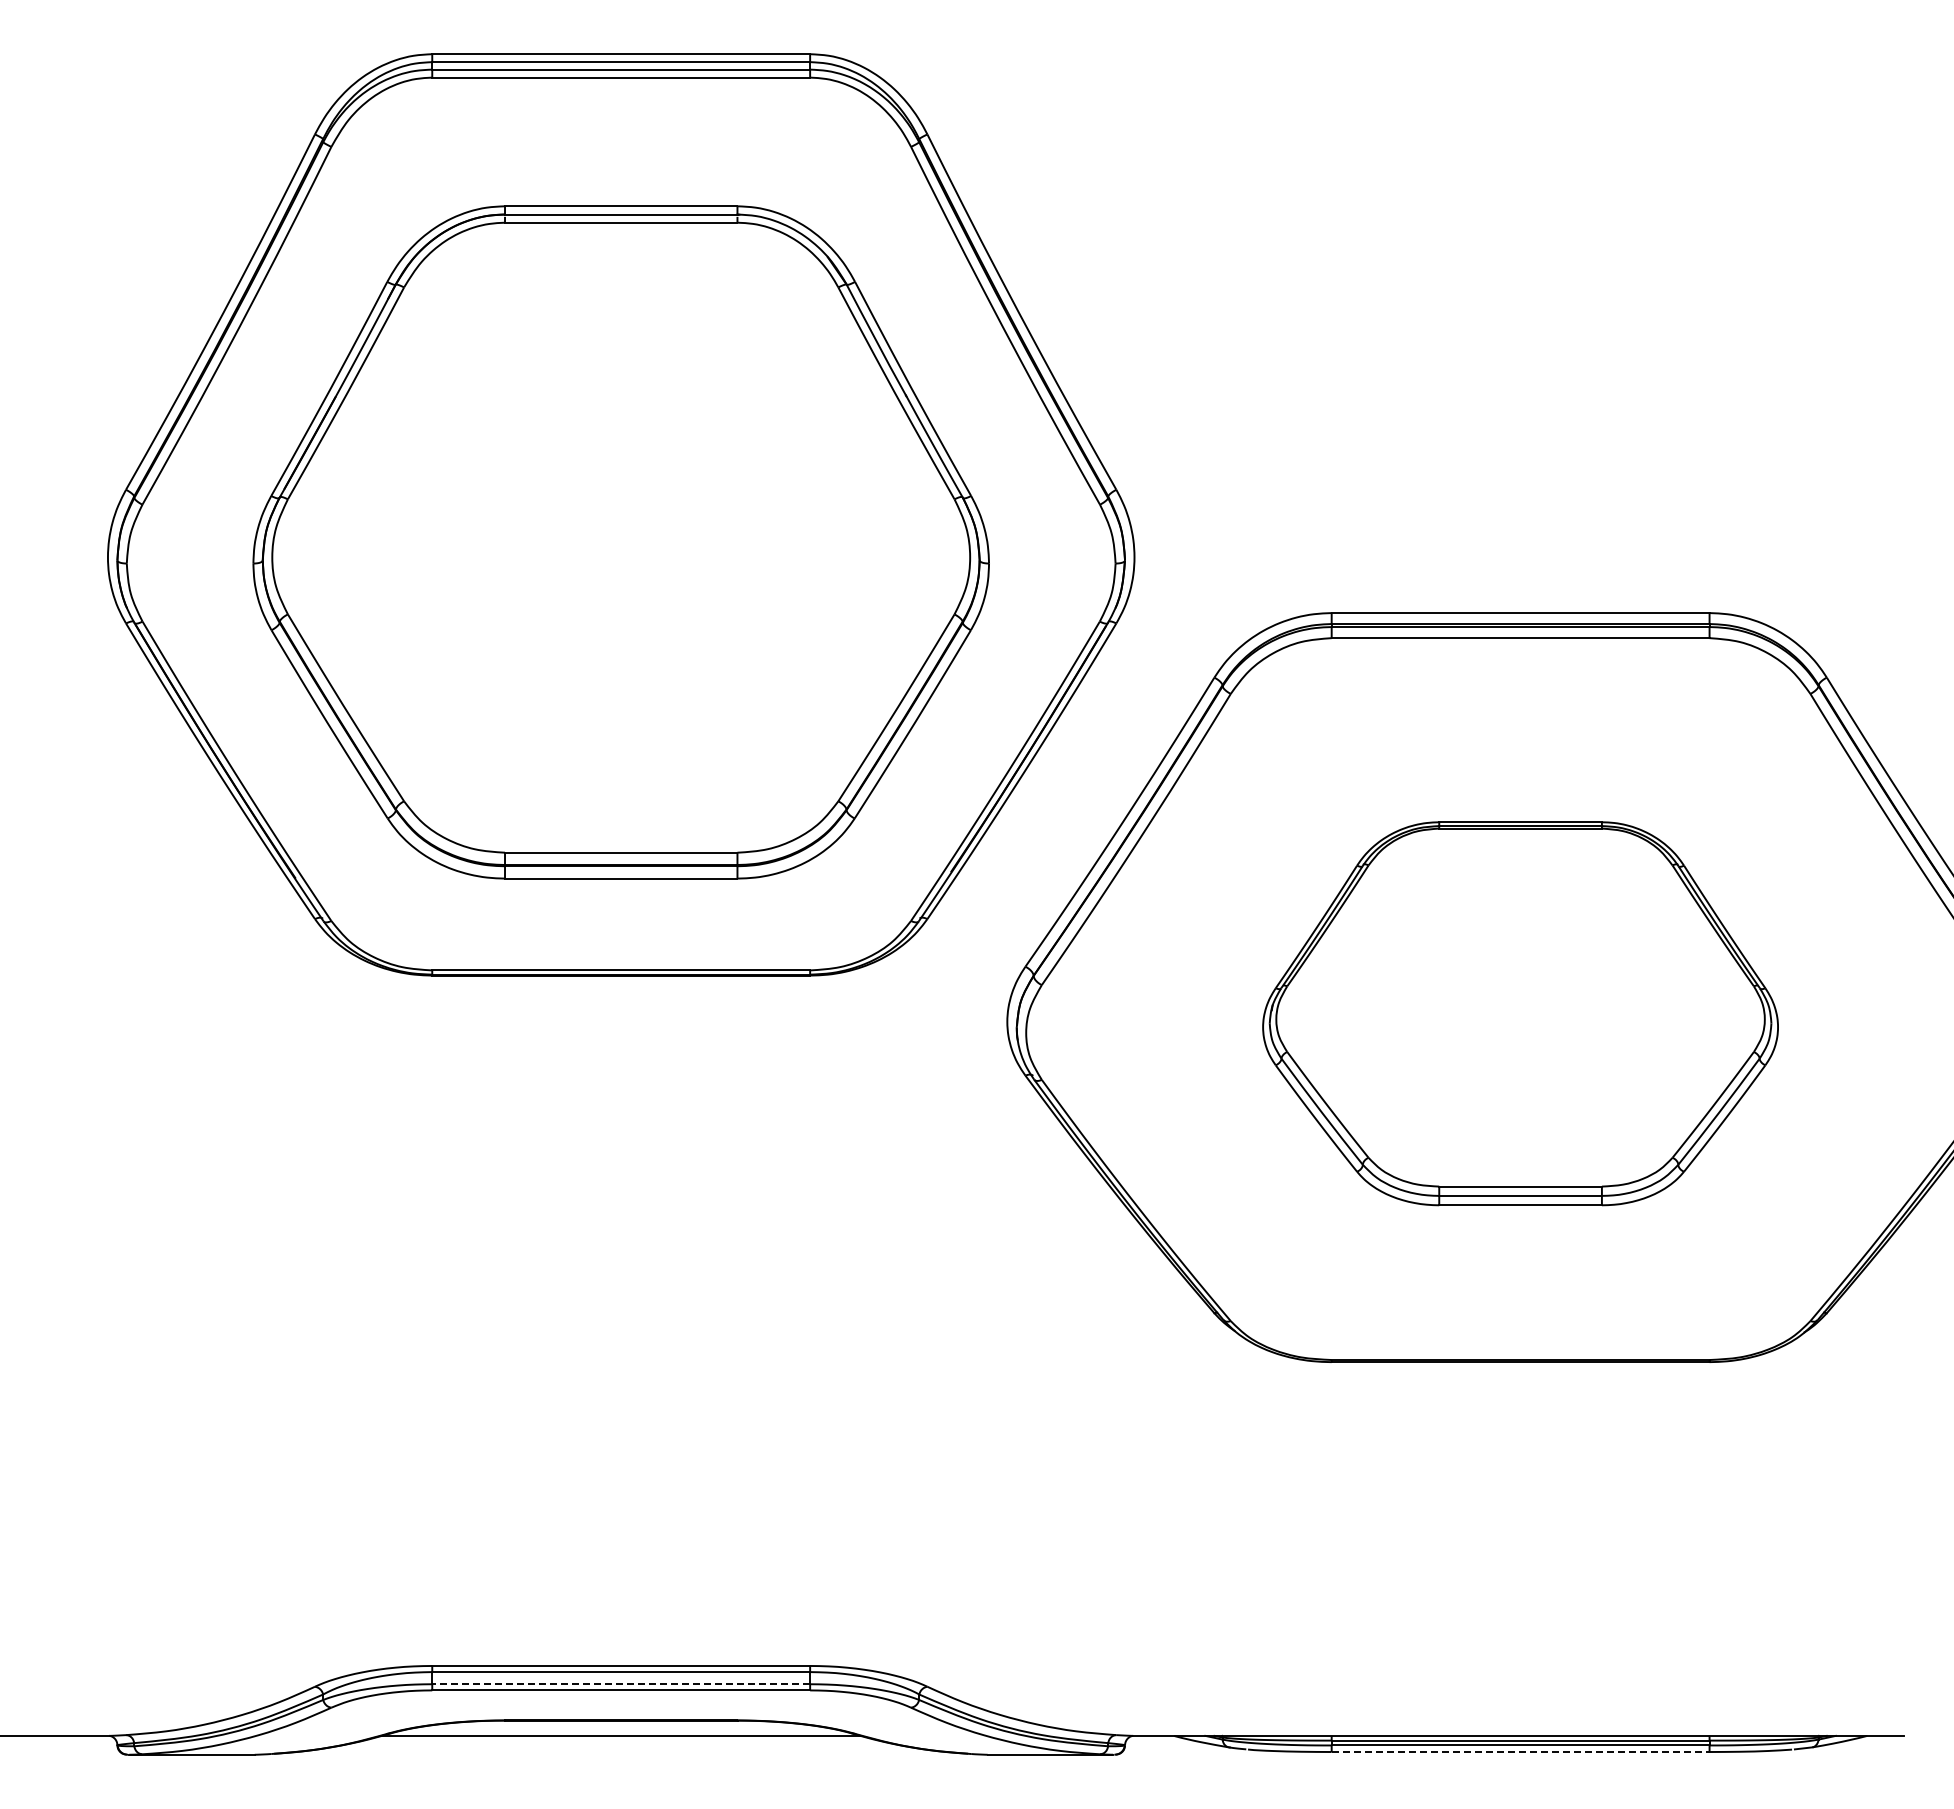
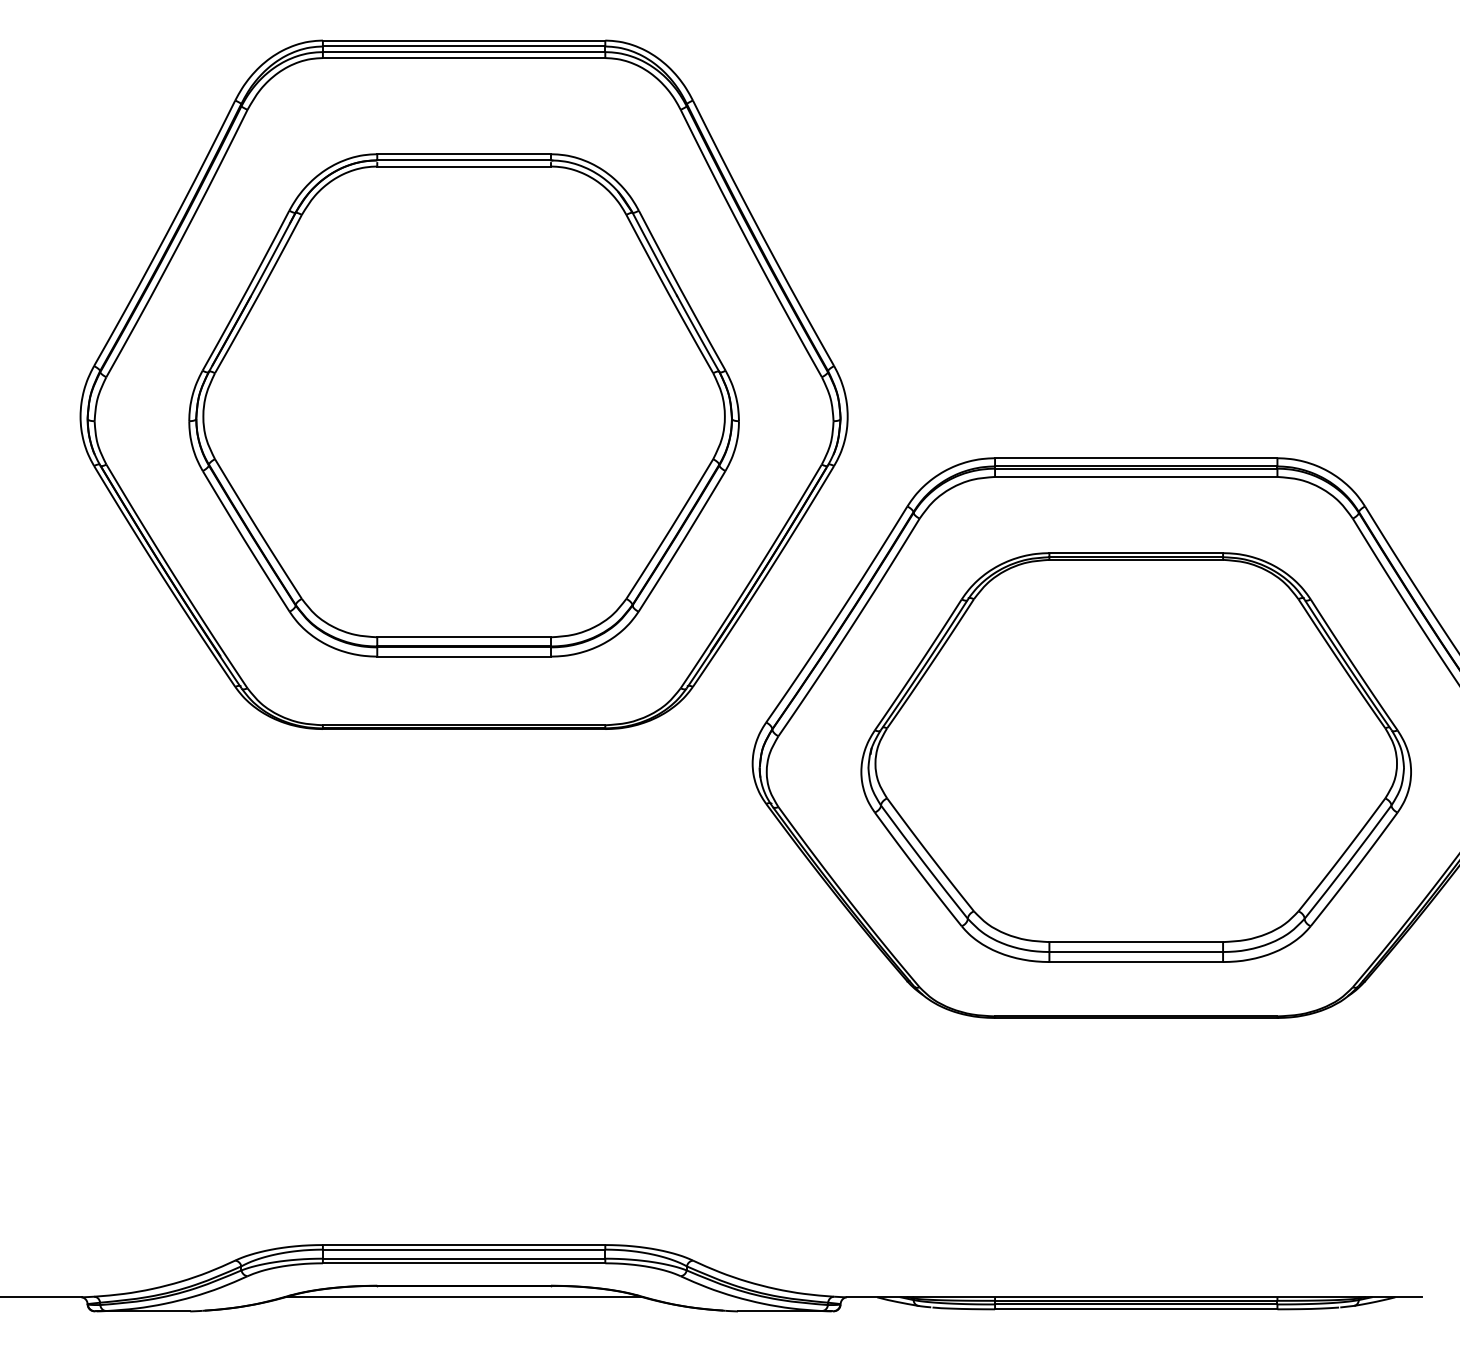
part: (1520, 1013) -> (1136, 757), size x1.43
line: (621, 1684) -> (464, 1258), dashed -> solid
line: (1520, 1752) -> (1136, 1309), dashed -> solid

